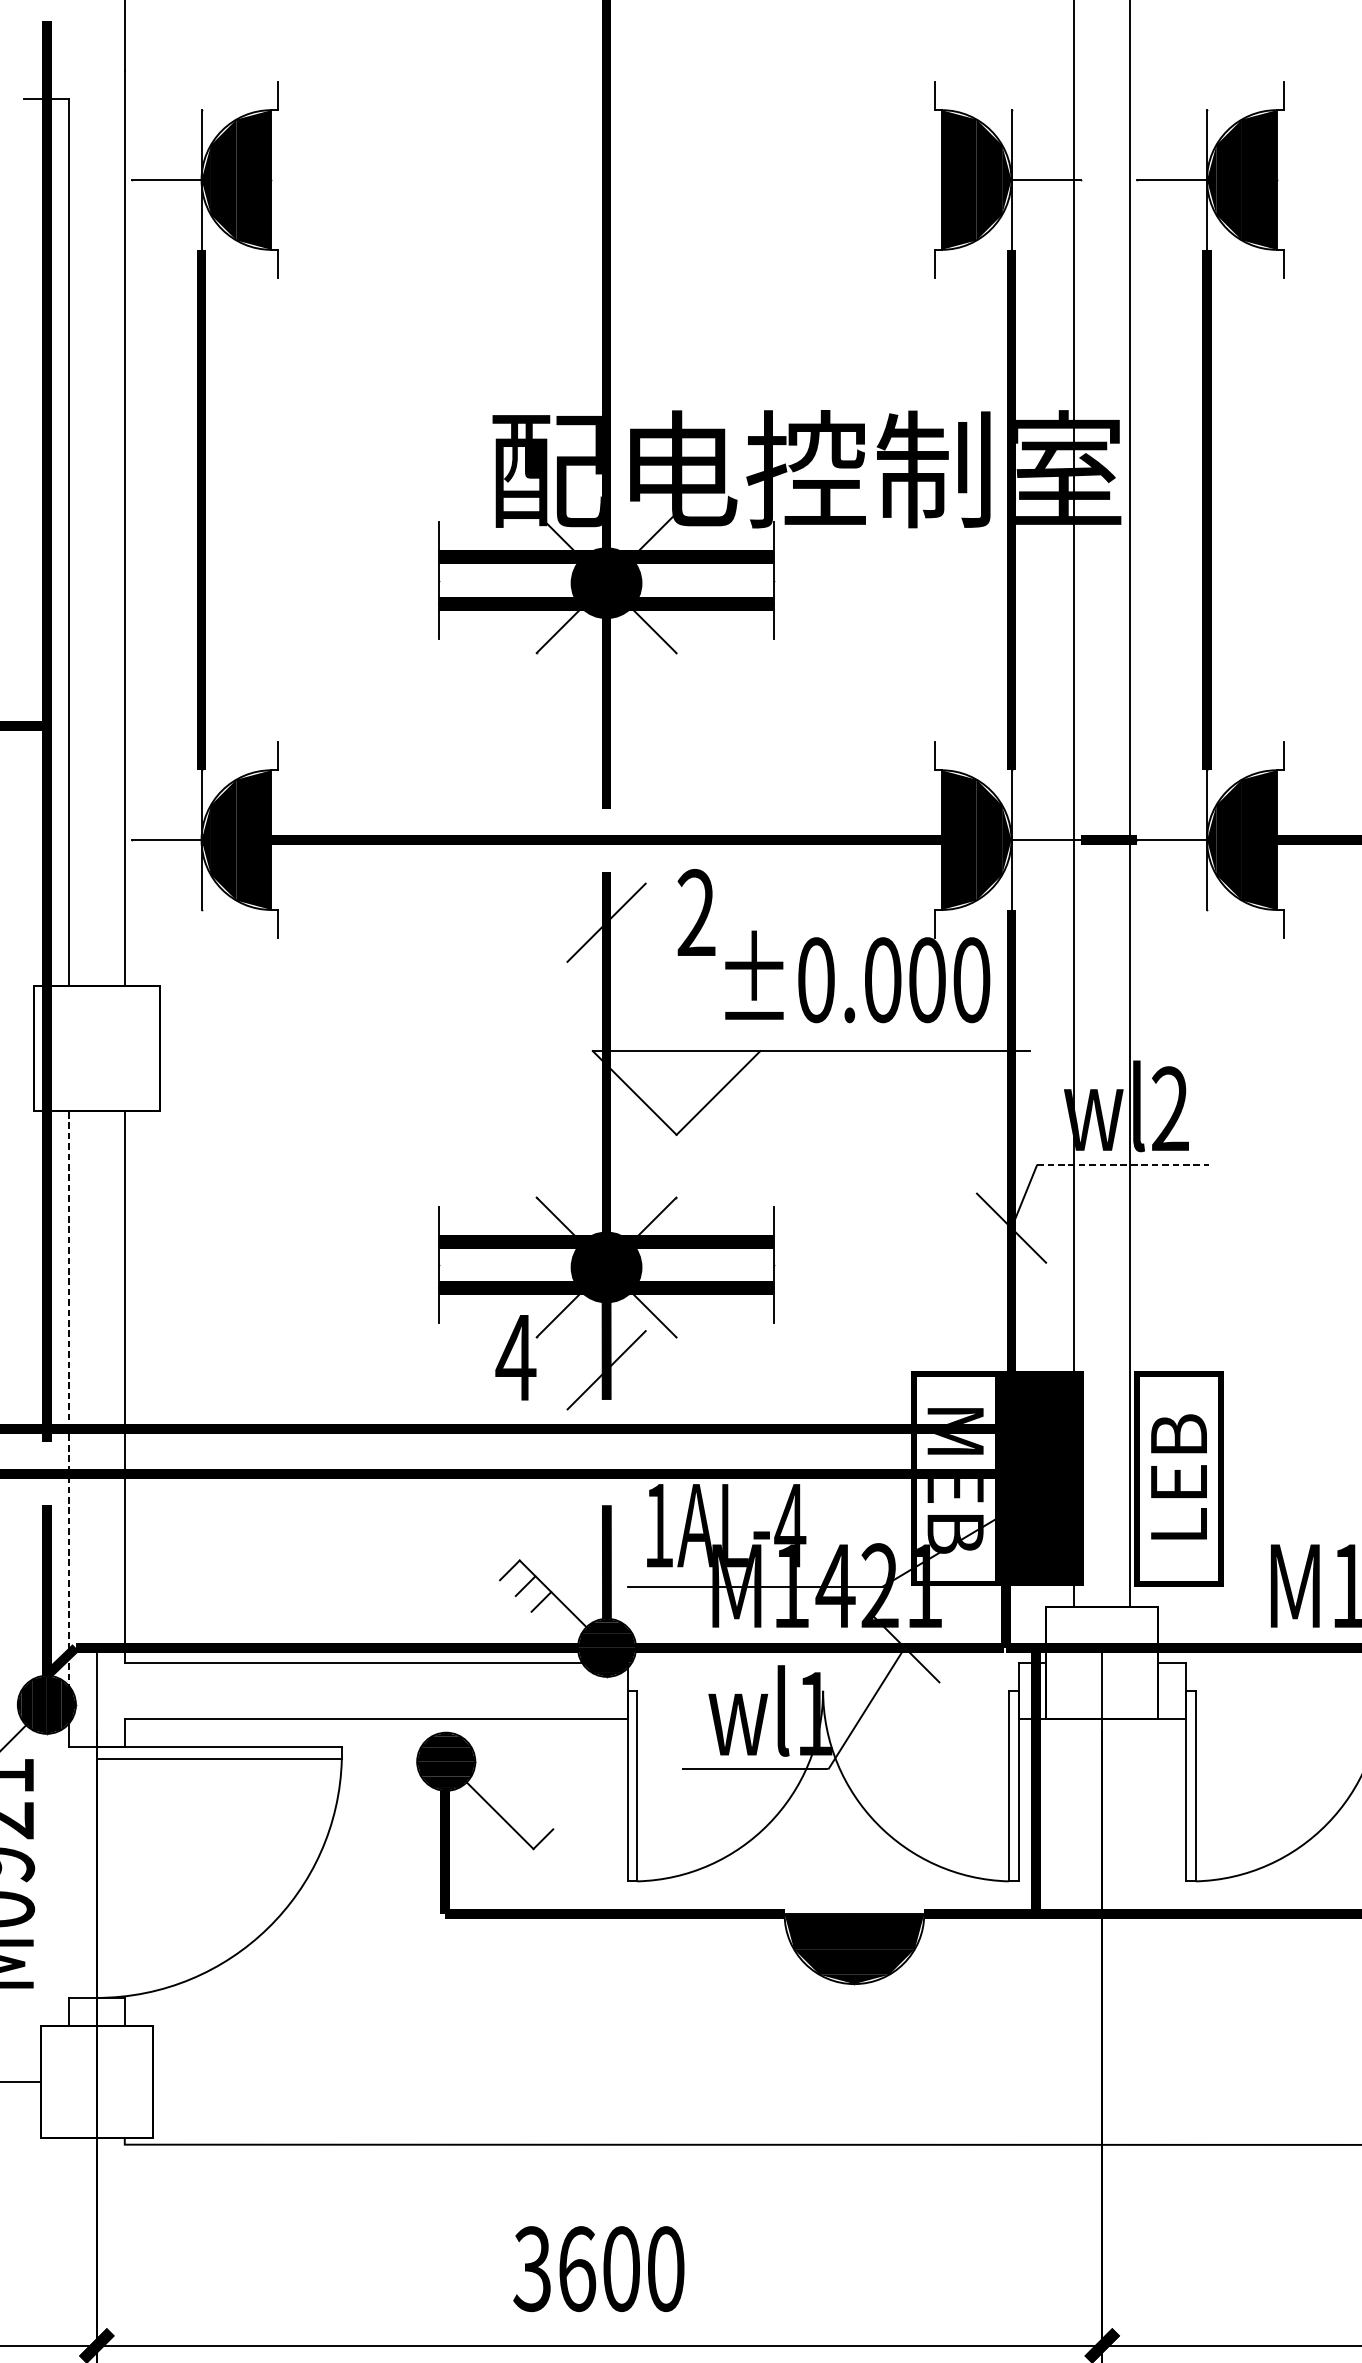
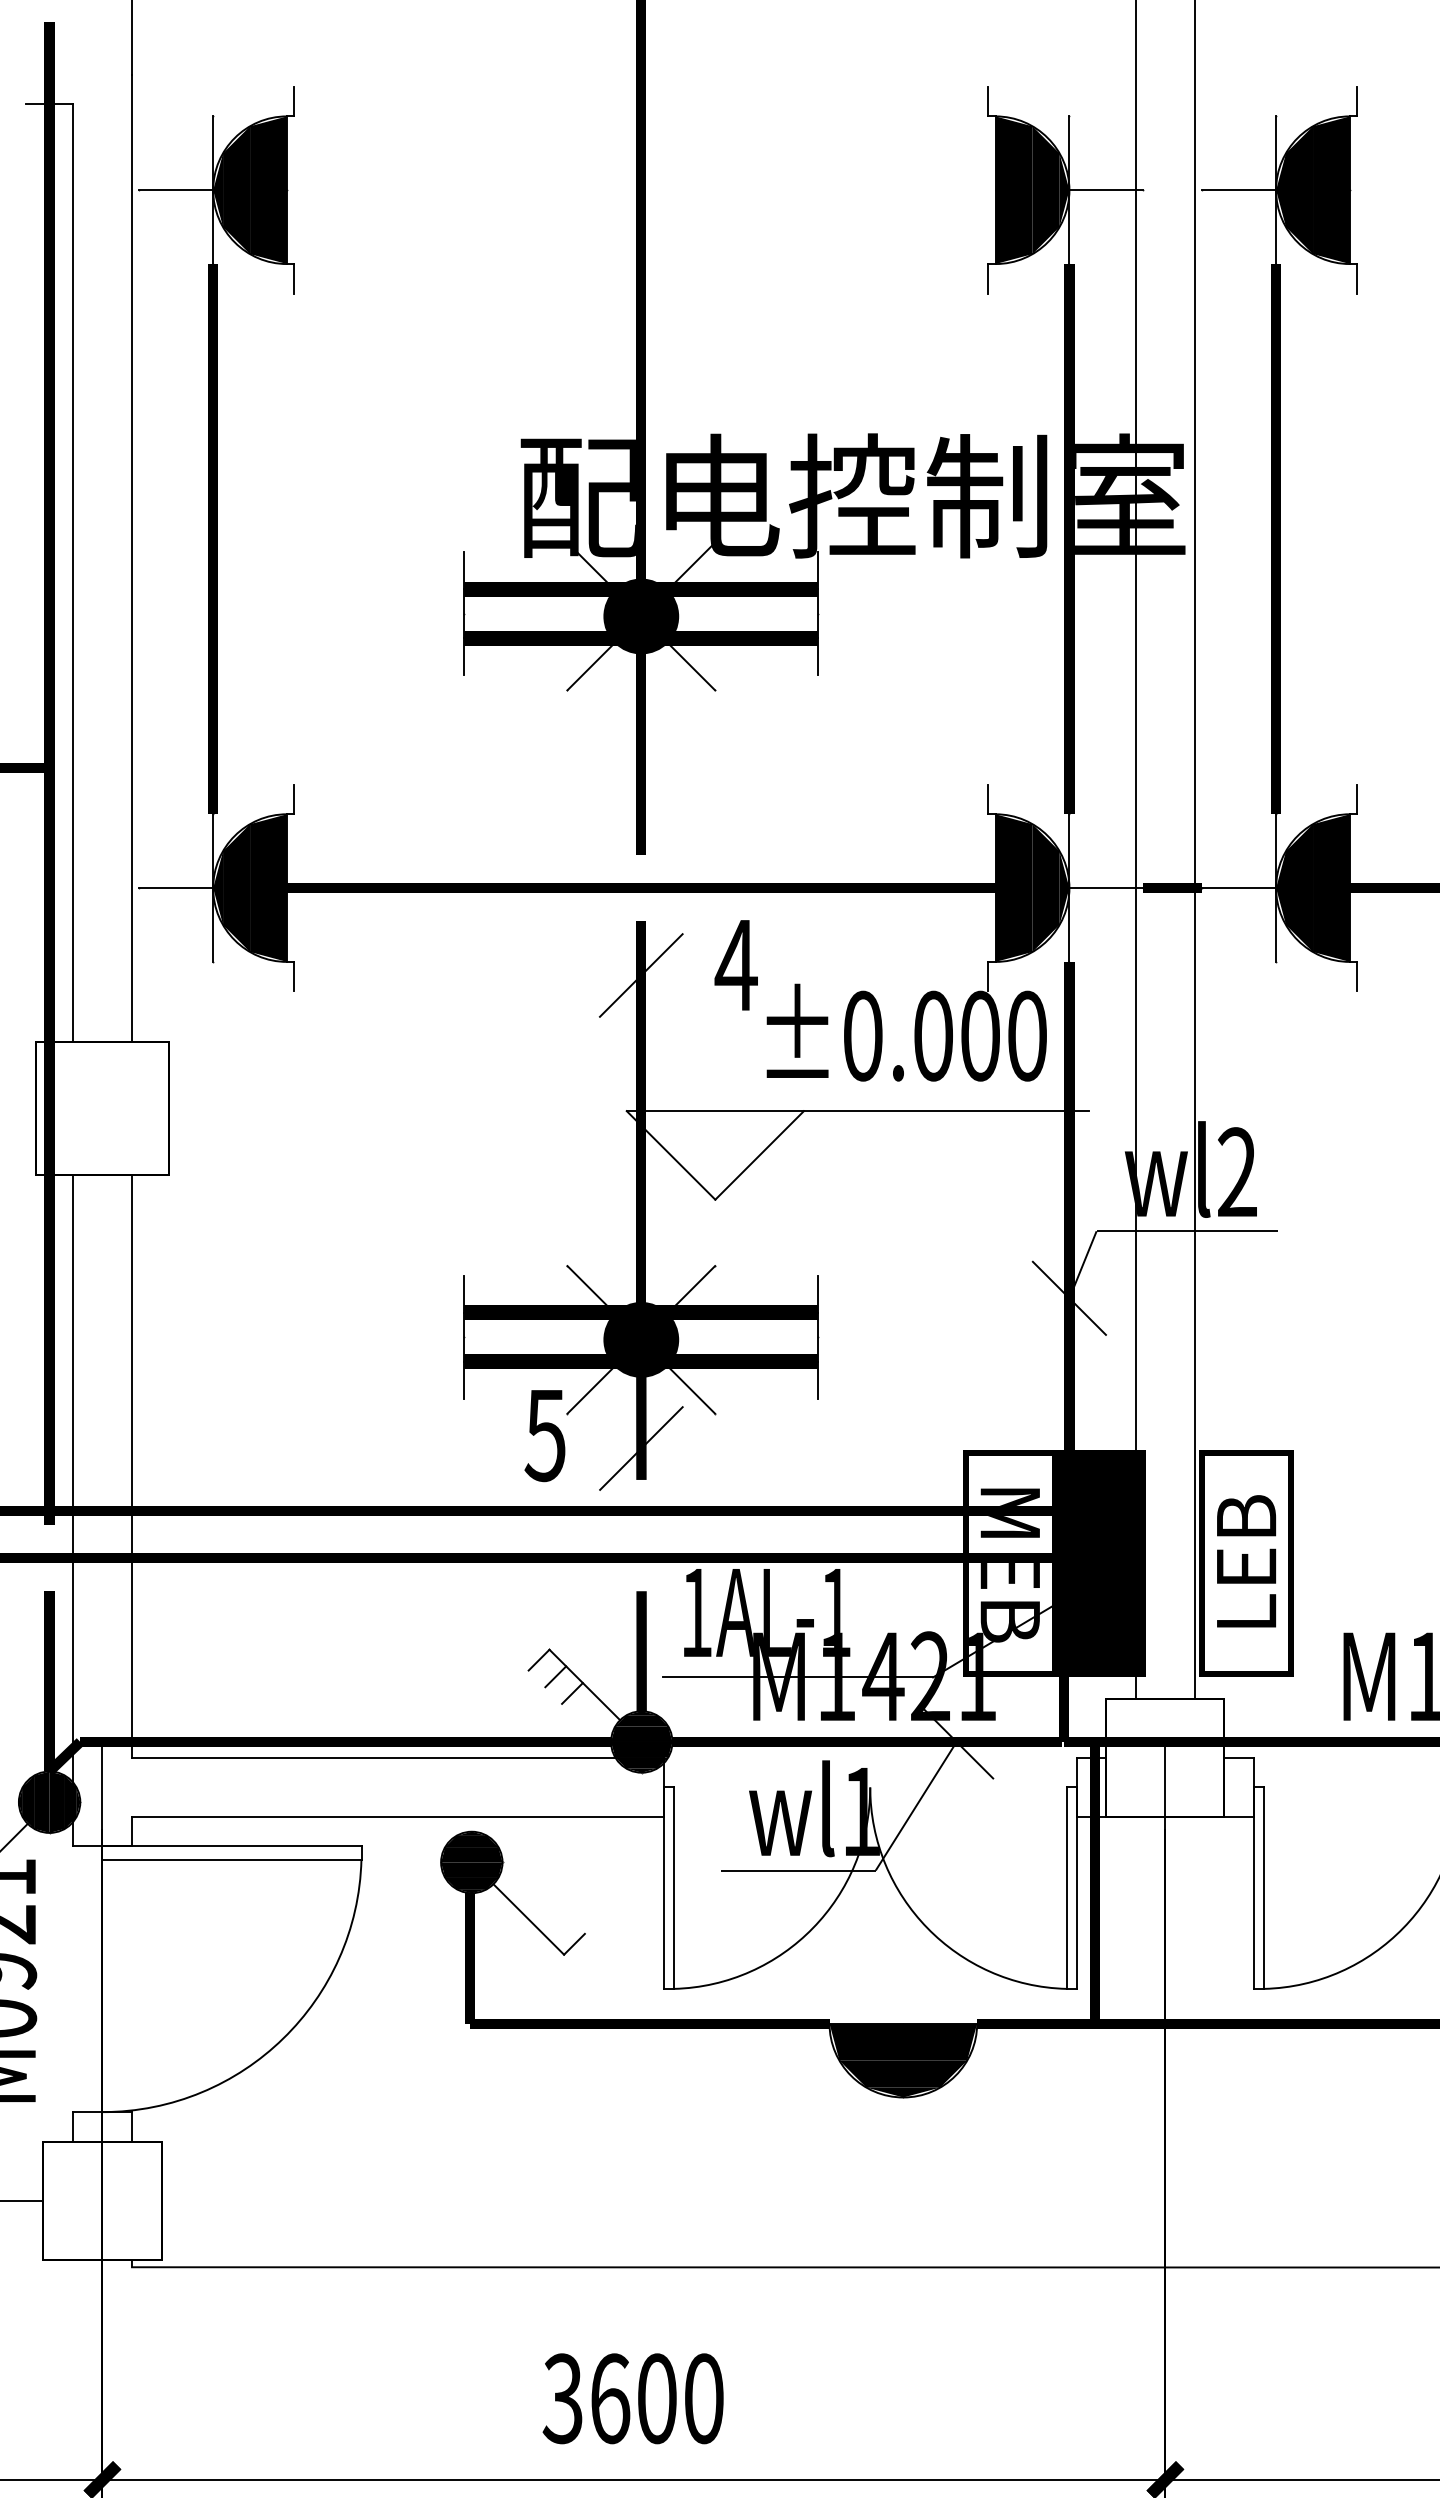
text: (695, 912) -> (735, 964), 2 -> 4
line: (1123, 1164) -> (1187, 1231), dashed -> solid
text: (515, 1358) -> (545, 1436), 4 -> 5
line: (68, 1400) -> (72, 1480), dashed -> solid
text: (790, 1525) -> (835, 1612), 1AL-4 -> 1AL-1

